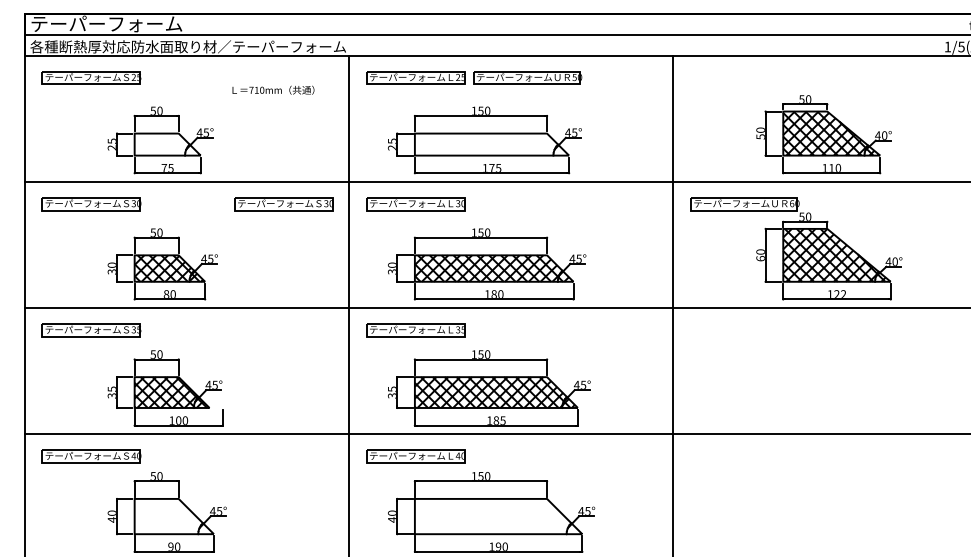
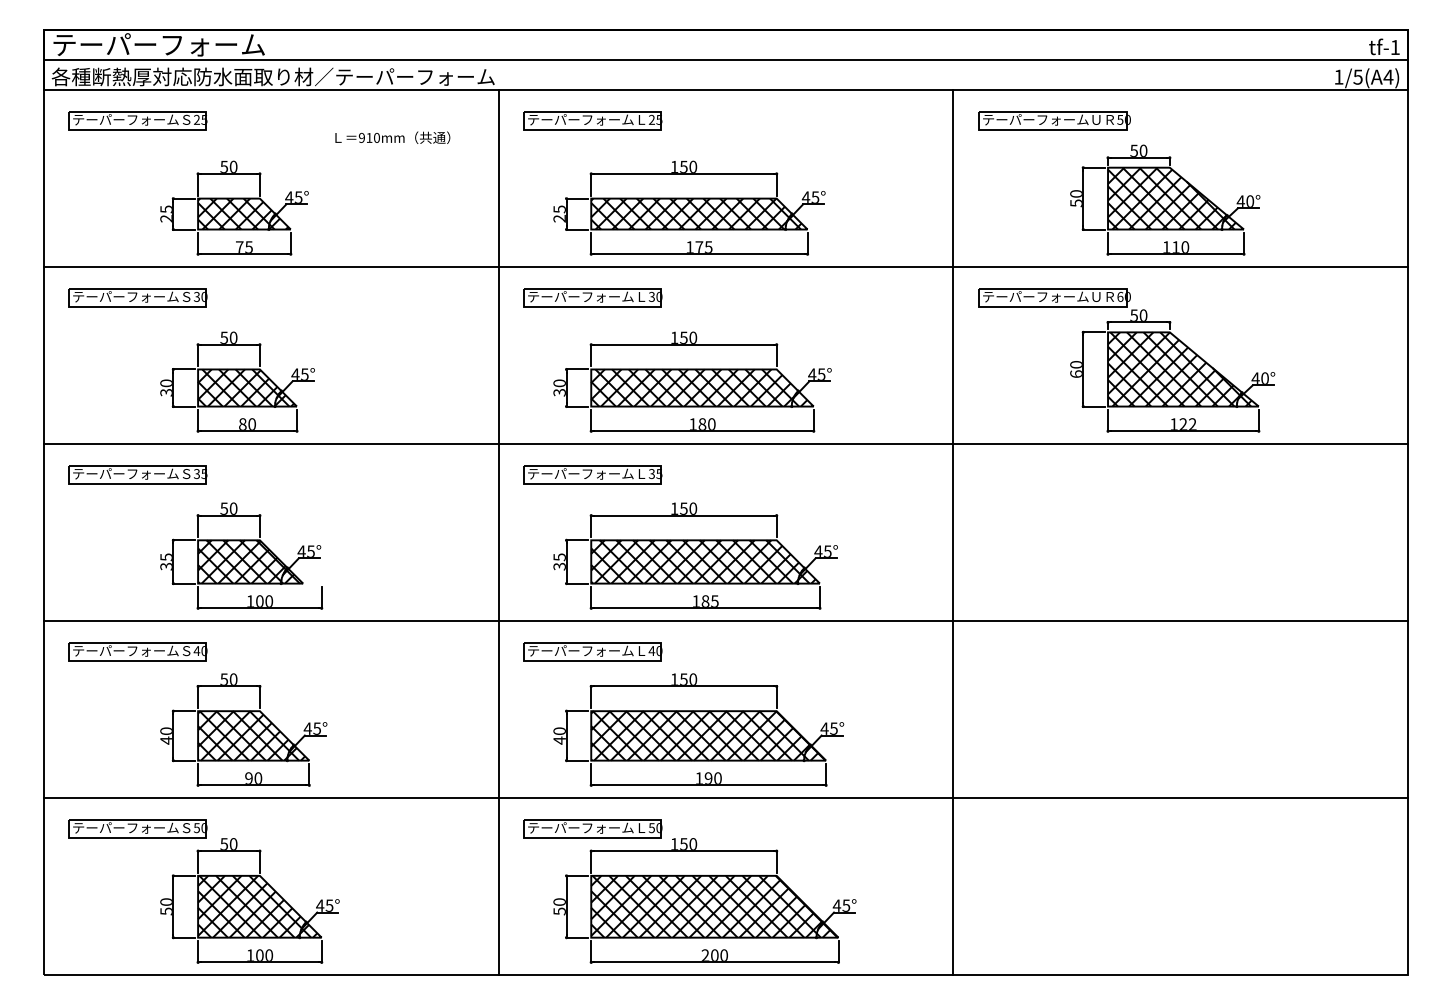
part: (527, 77) -> (1054, 120), moved
text: (251, 90) -> (361, 137), 710mm -> 910mm
hatch: (167, 144) -> (243, 213), added
hatch: (489, 144) -> (696, 213), added
part: (283, 204) -> (407, 297), removed
hatch: (172, 516) -> (251, 735), added
hatch: (498, 516) -> (708, 735), added

